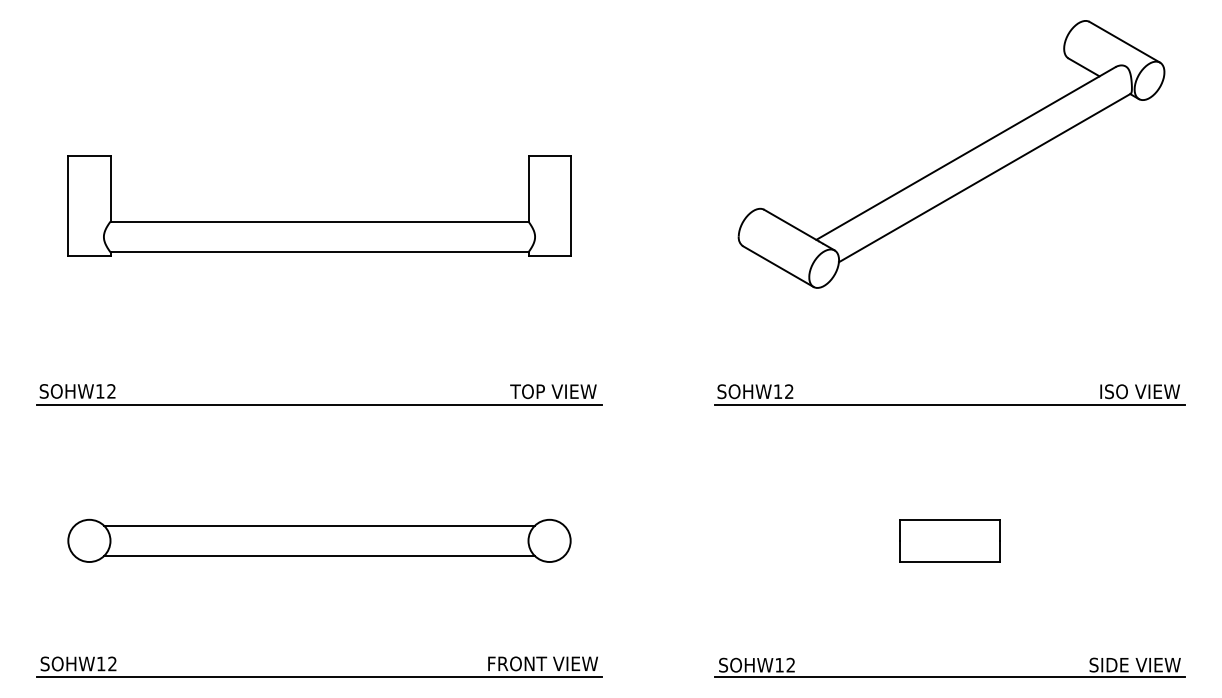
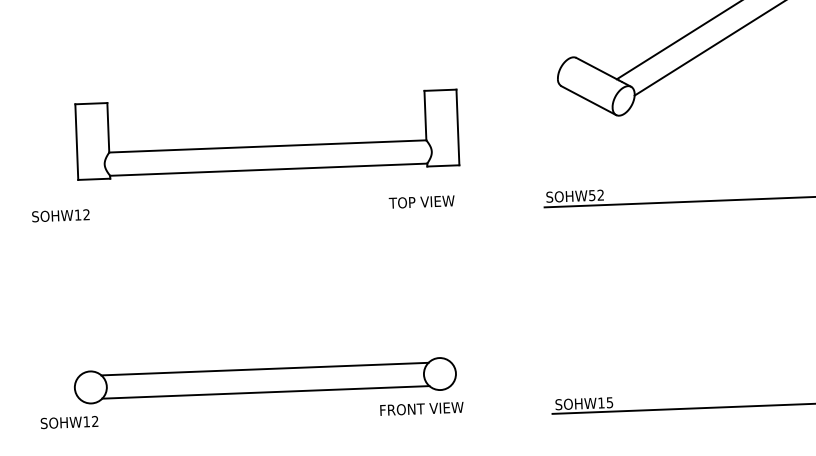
part: (319, 221) -> (267, 146), moved
text: (777, 391) -> (591, 195), SOHW12 -> SOHW52
line: (319, 404) -> (244, 218), removed
part: (319, 540) -> (265, 380), moved
part: (949, 540) -> (726, 303), removed
text: (790, 664) -> (609, 402), SOHW12 -> SOHW15
line: (319, 677) -> (252, 425), removed

